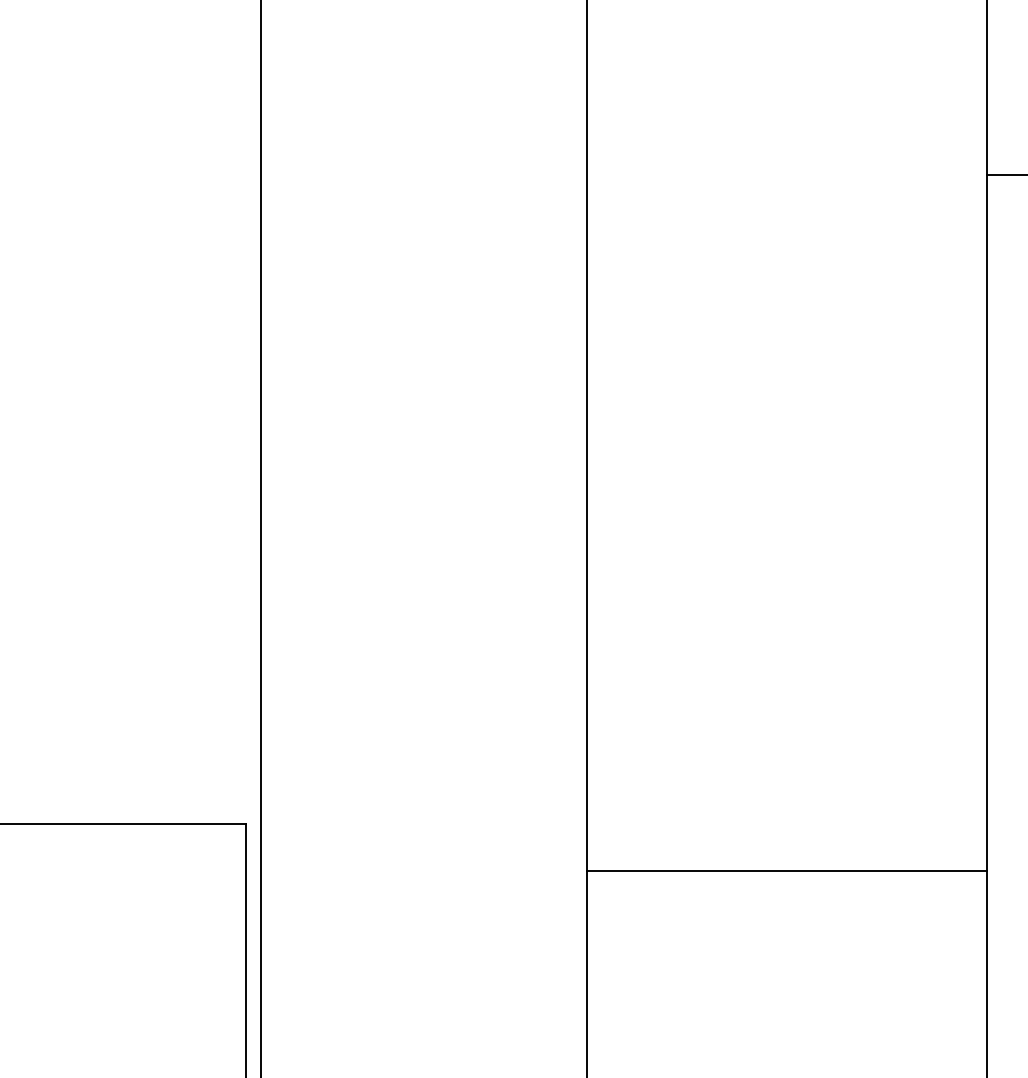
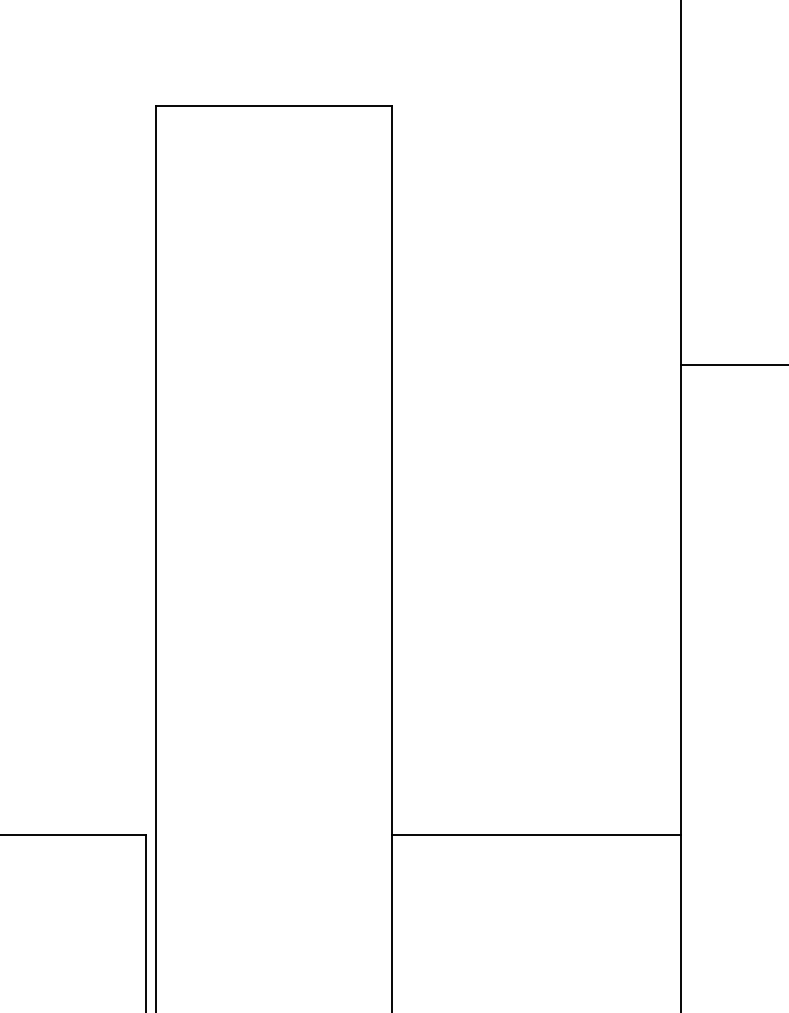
line: (787, 870) -> (536, 834), moved

